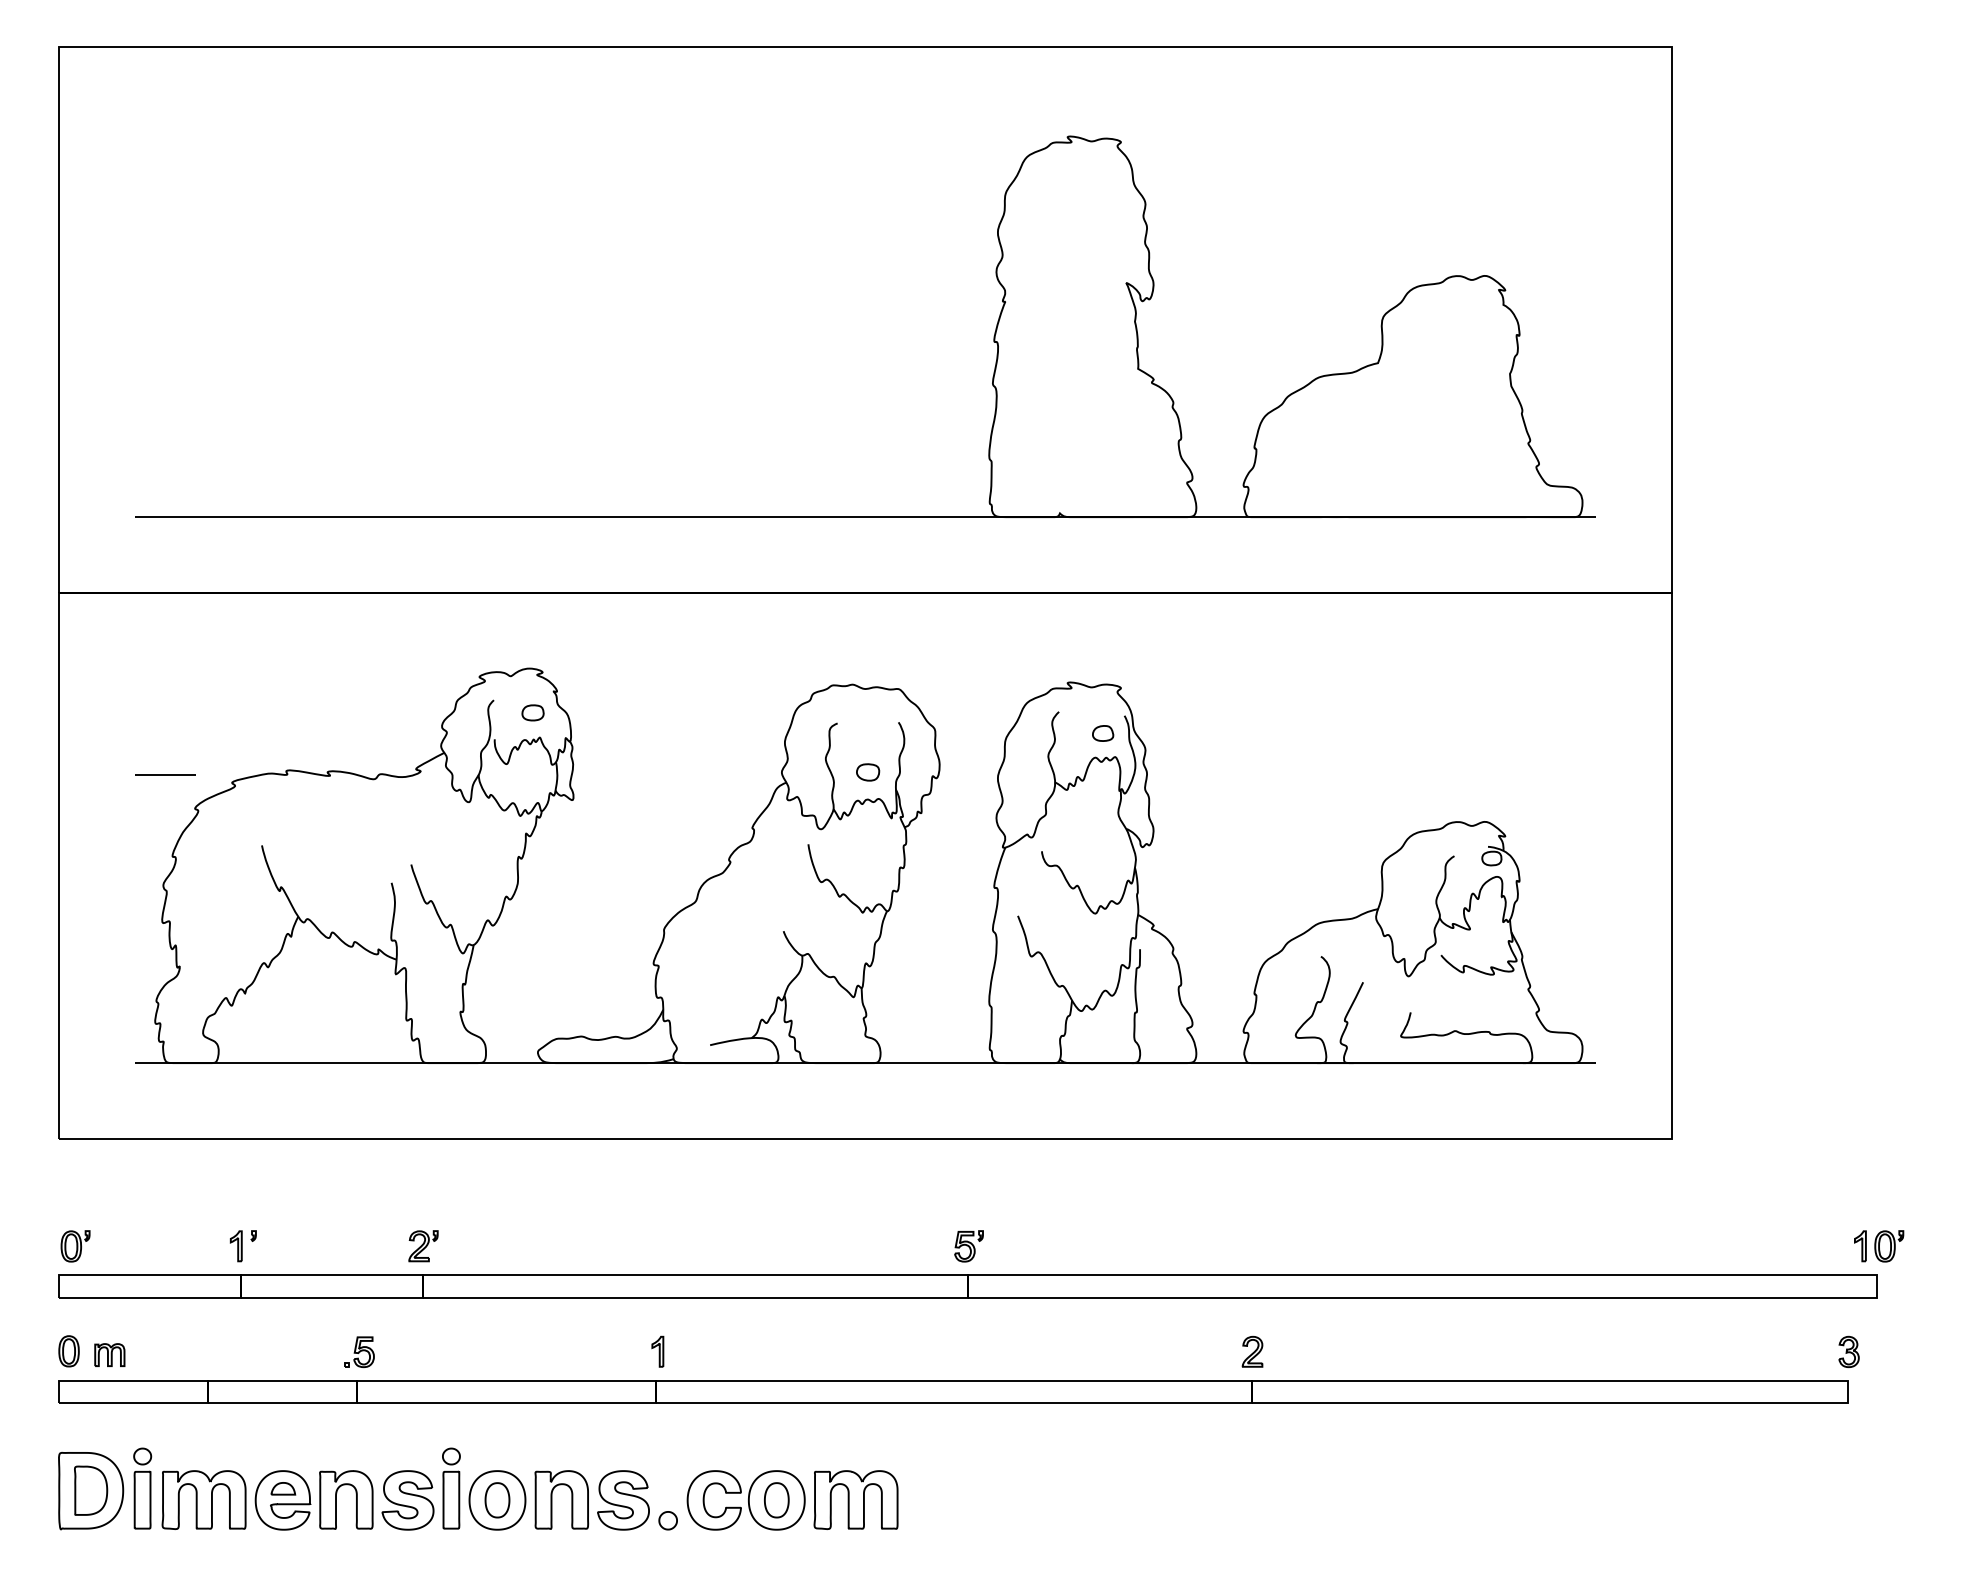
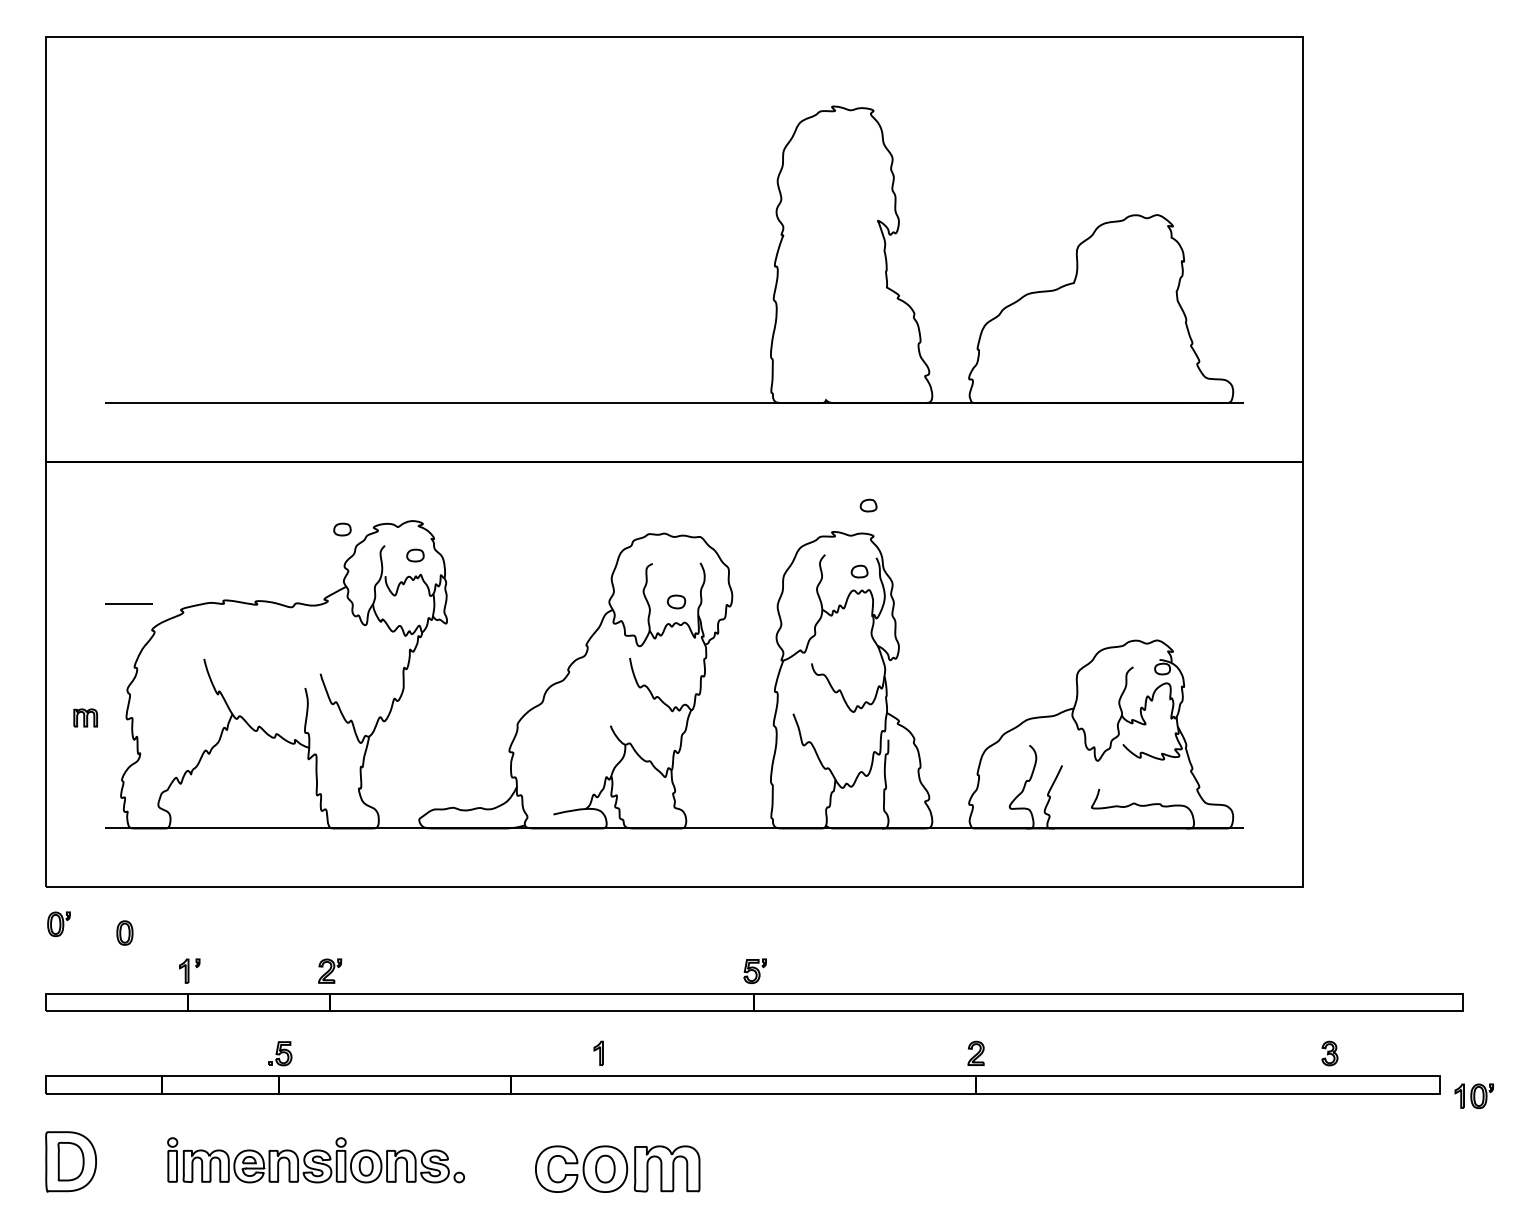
part: (1114, 648) -> (868, 505), added
part: (439, 679) -> (342, 529), added
part: (74, 1246) -> (58, 924), moved
part: (1878, 1246) -> (1473, 1096), moved
part: (68, 1350) -> (124, 932), moved
part: (657, 1350) -> (598, 1052), moved
part: (1848, 1351) -> (1329, 1053), moved
part: (109, 1354) -> (85, 717), moved
part: (404, 1487) -> (315, 1159), size x0.7

